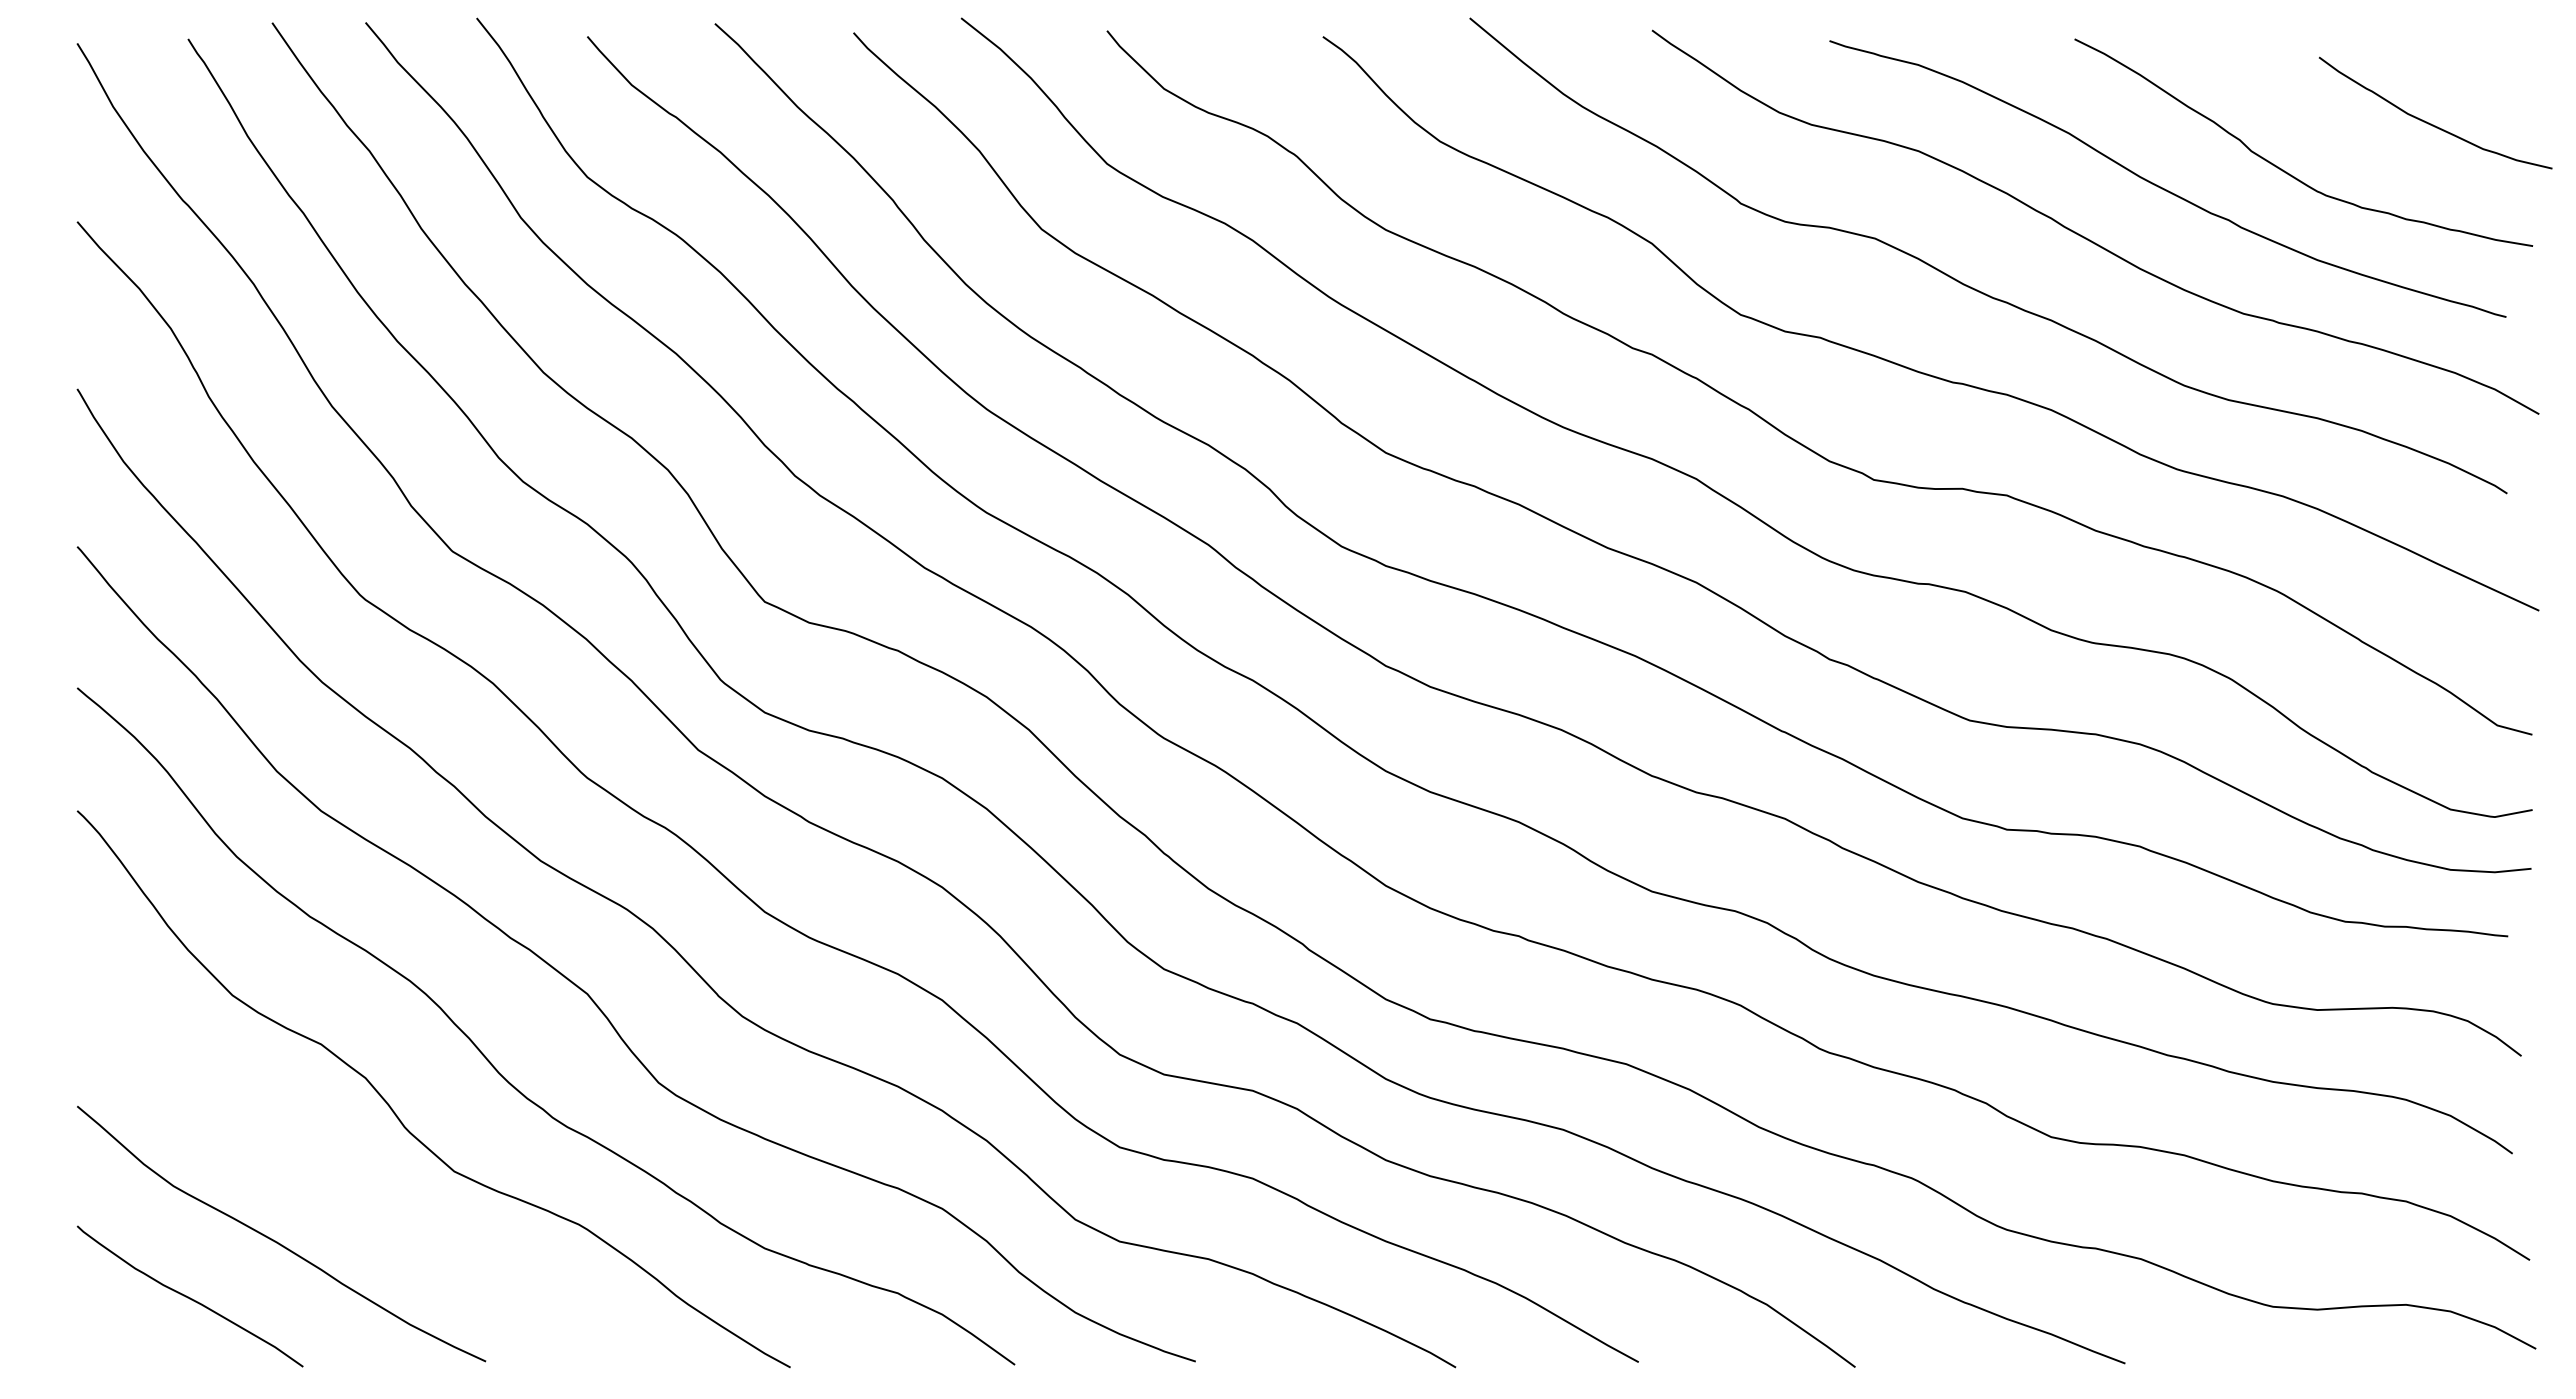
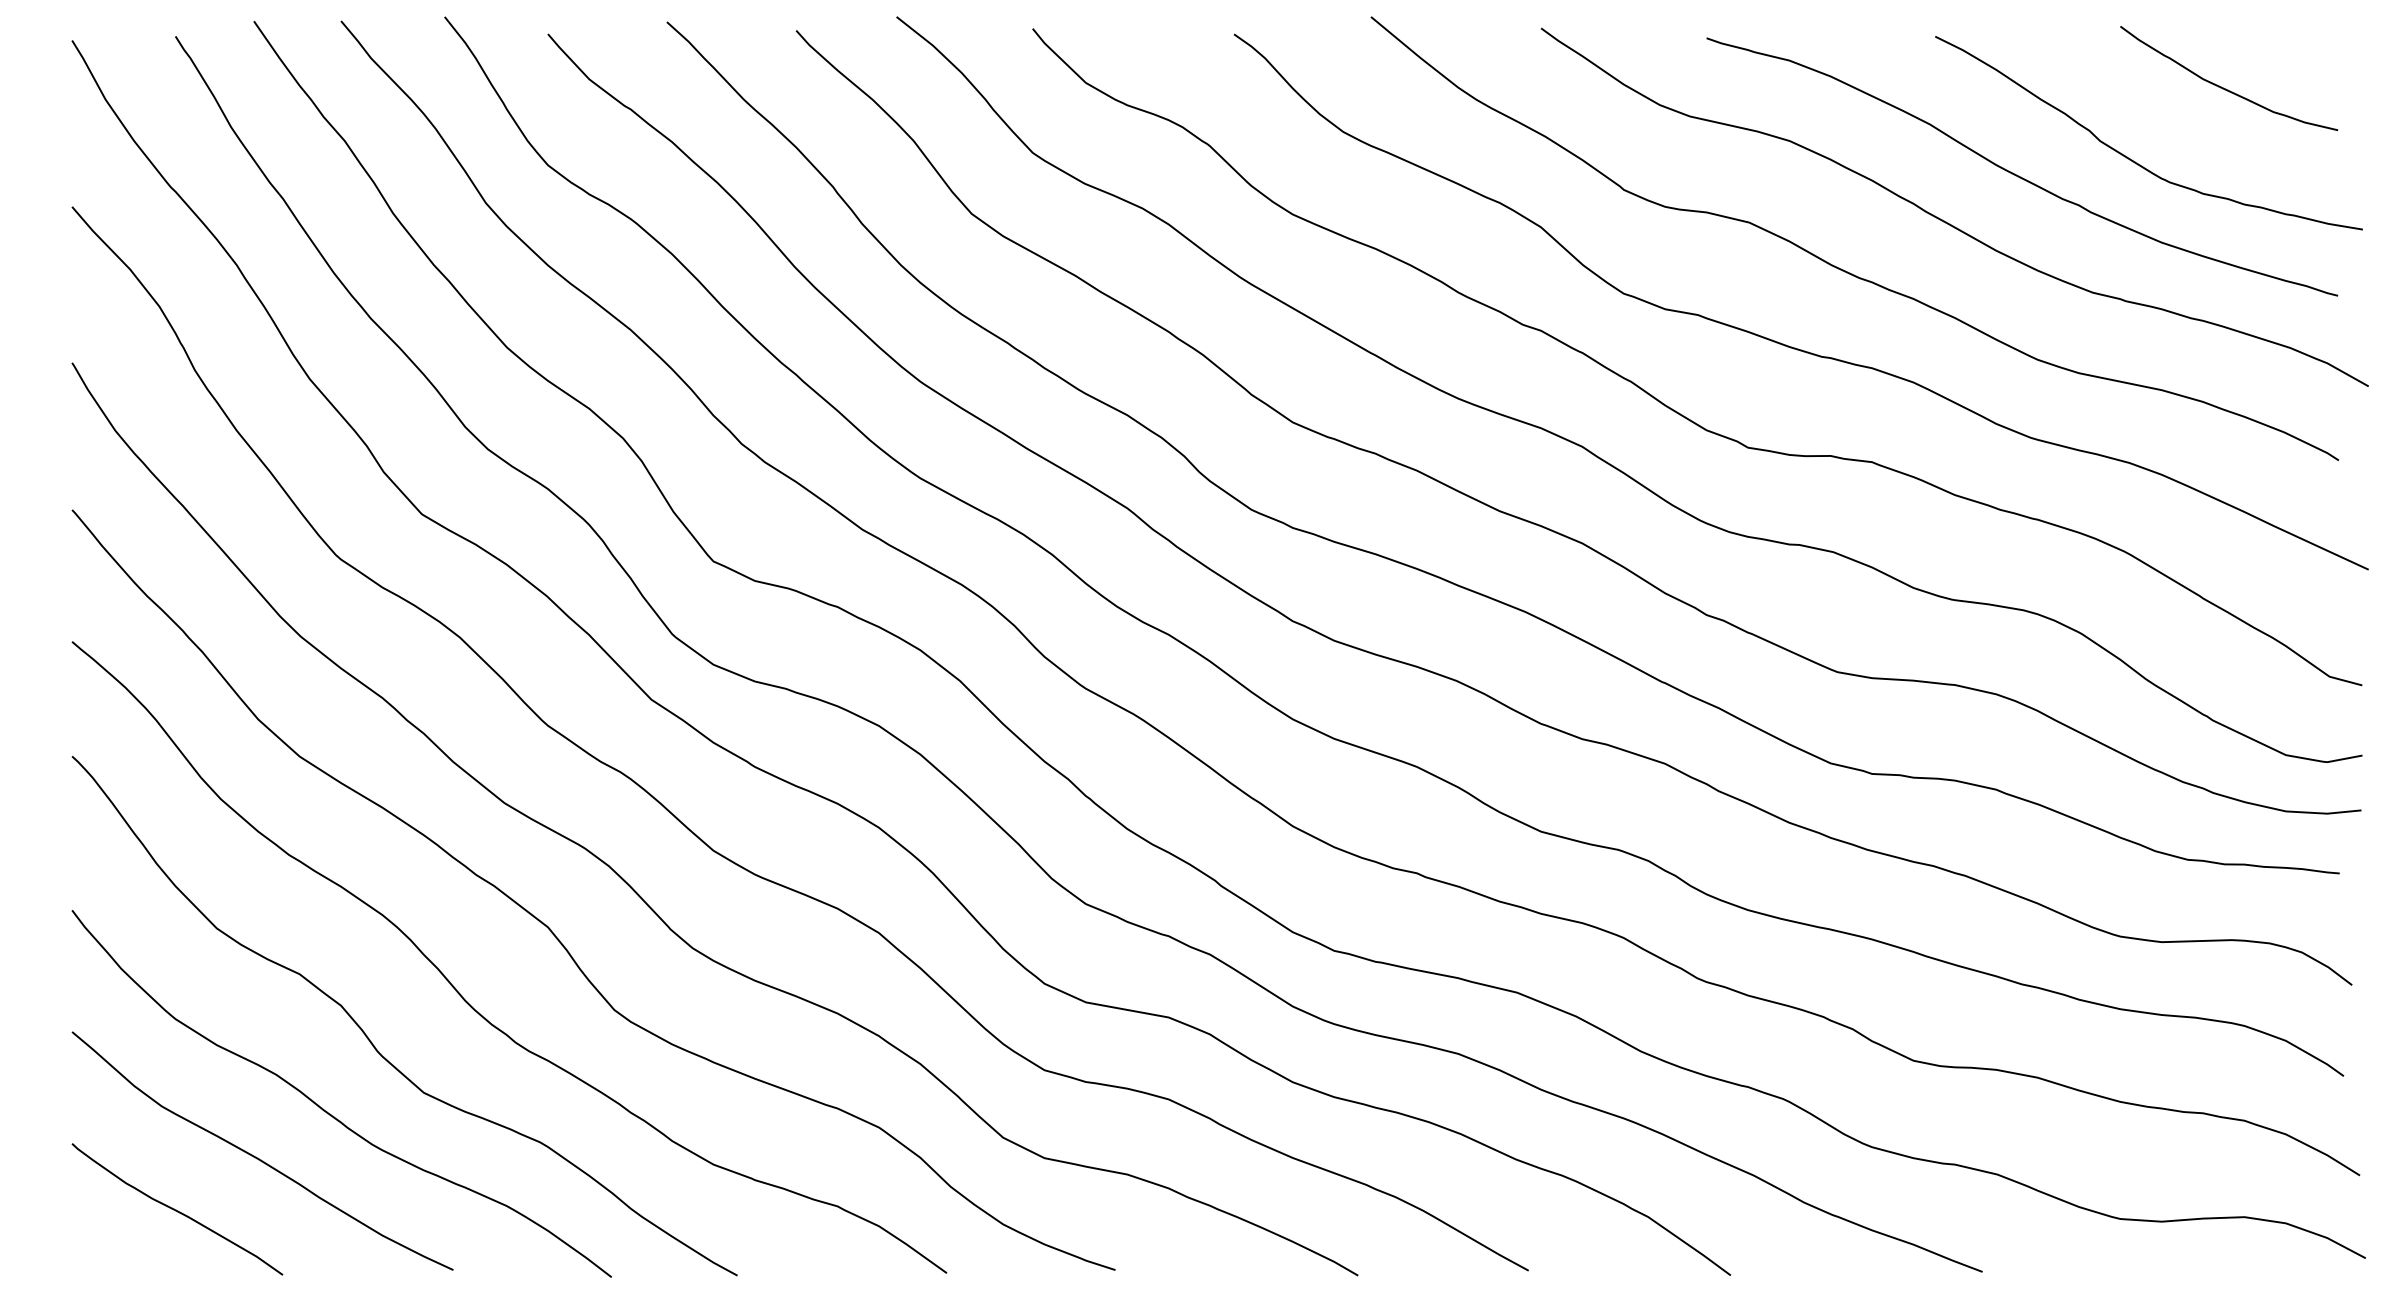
curve: (2429, 122) -> (2223, 87), moved
curve: (352, 1192) -> (328, 1112), added

